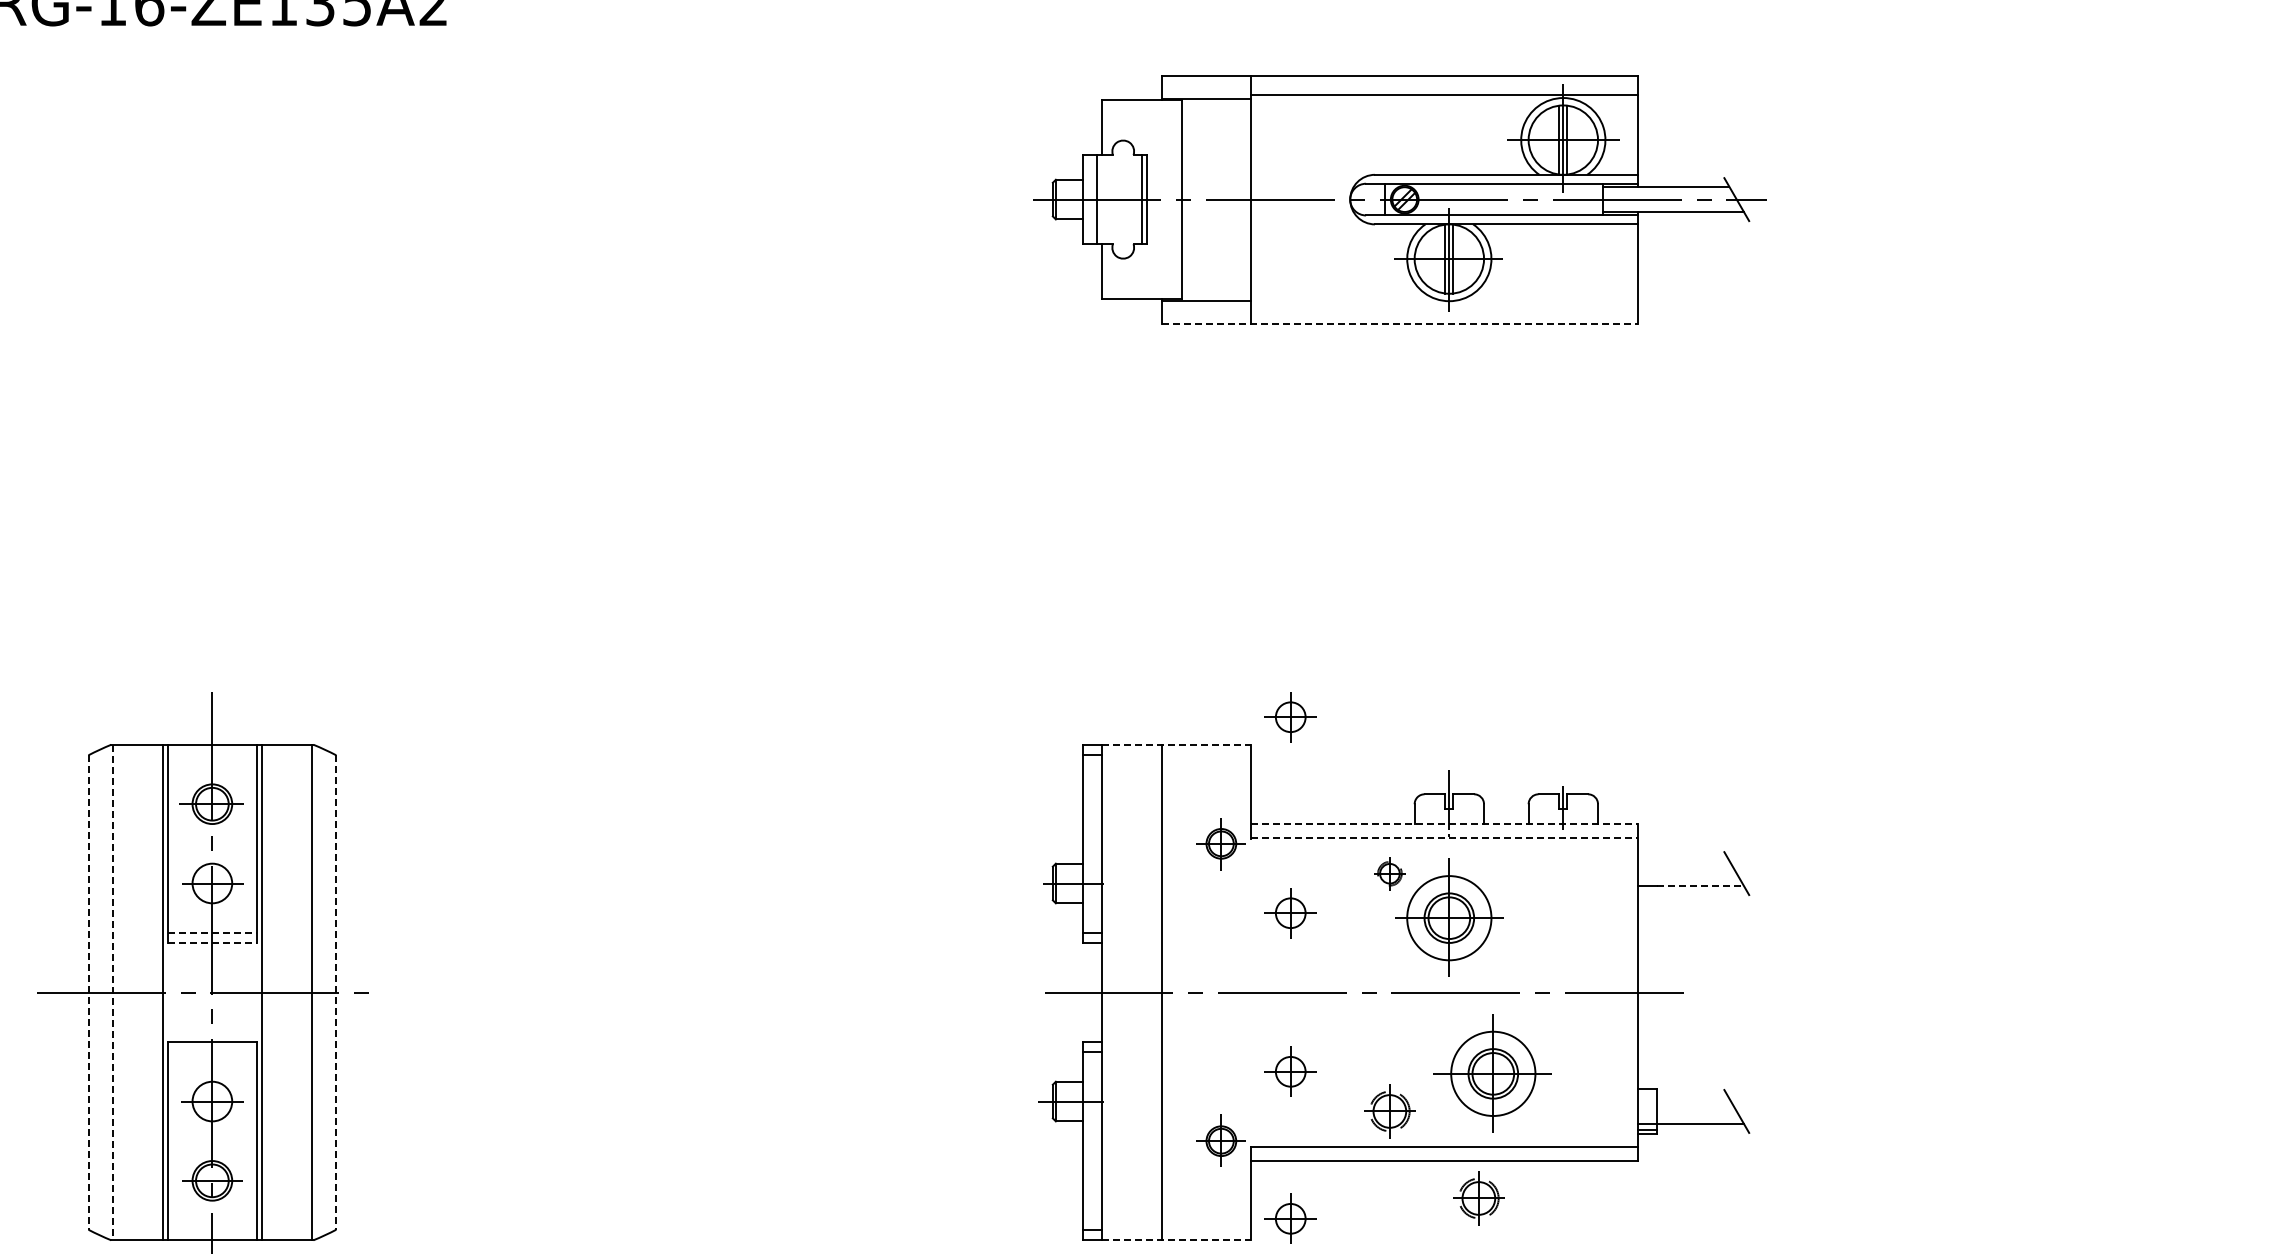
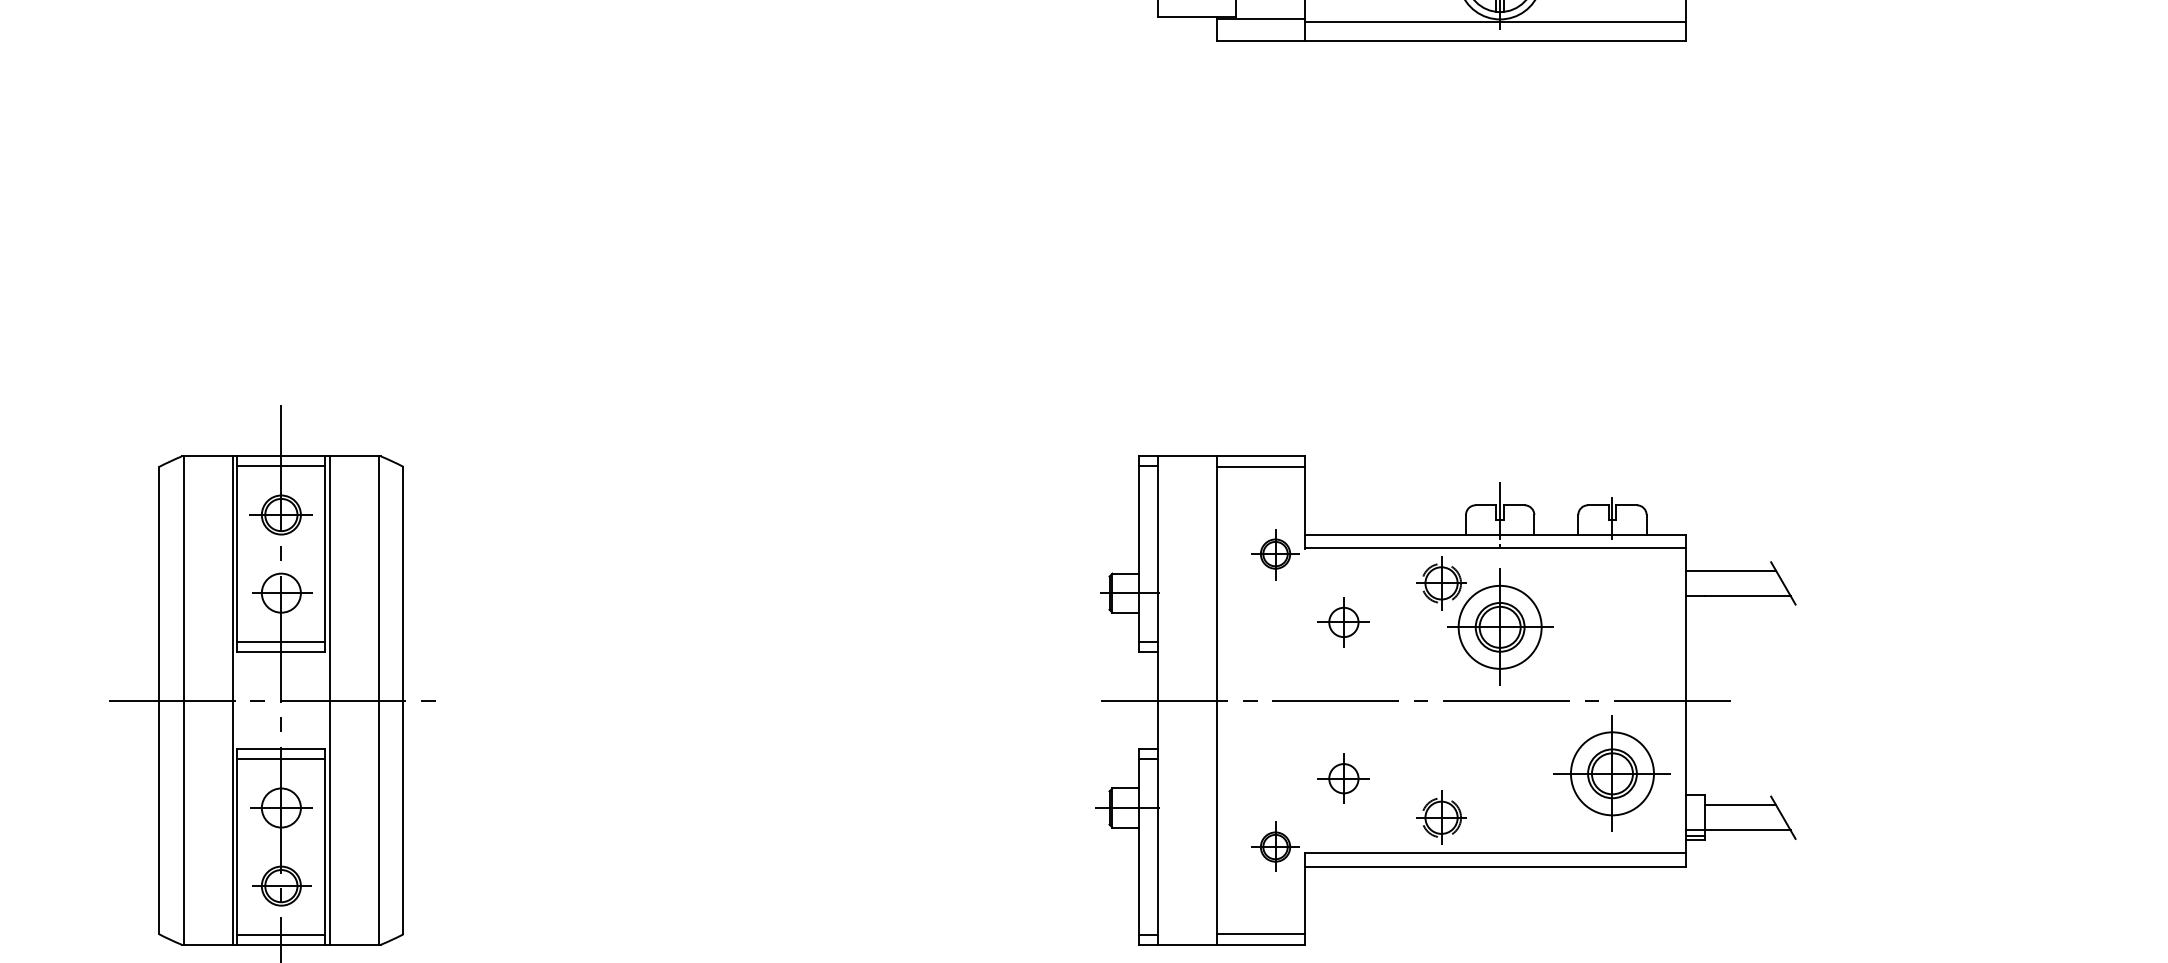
line: (1444, 304) -> (1495, 22), added
line: (1399, 323) -> (1451, 41), dashed -> solid
part: (1290, 717) -> (1343, 429), removed
line: (1177, 744) -> (1232, 456), dashed -> solid
line: (211, 754) -> (280, 466), added
line: (1206, 755) -> (1260, 467), added
line: (1444, 824) -> (1495, 535), dashed -> solid
line: (1444, 837) -> (1495, 547), dashed -> solid
line: (1683, 860) -> (1730, 570), added
part: (1389, 873) -> (1441, 583), size x1.67
line: (1701, 886) -> (1748, 596), dashed -> solid
line: (212, 933) -> (281, 642), dashed -> solid
line: (212, 942) -> (281, 651), dashed -> solid
line: (113, 992) -> (183, 700), dashed -> solid
line: (88, 993) -> (159, 701), dashed -> solid
line: (336, 993) -> (403, 701), dashed -> solid
line: (211, 1052) -> (280, 759), added
part: (1492, 1073) -> (1611, 773), moved
line: (1693, 1098) -> (1740, 805), added
part: (1478, 1198) -> (1528, 903), removed
part: (1290, 1218) -> (1343, 923), removed
line: (1206, 1229) -> (1260, 934), added
line: (211, 1230) -> (280, 935), added
line: (1177, 1240) -> (1232, 944), dashed -> solid

